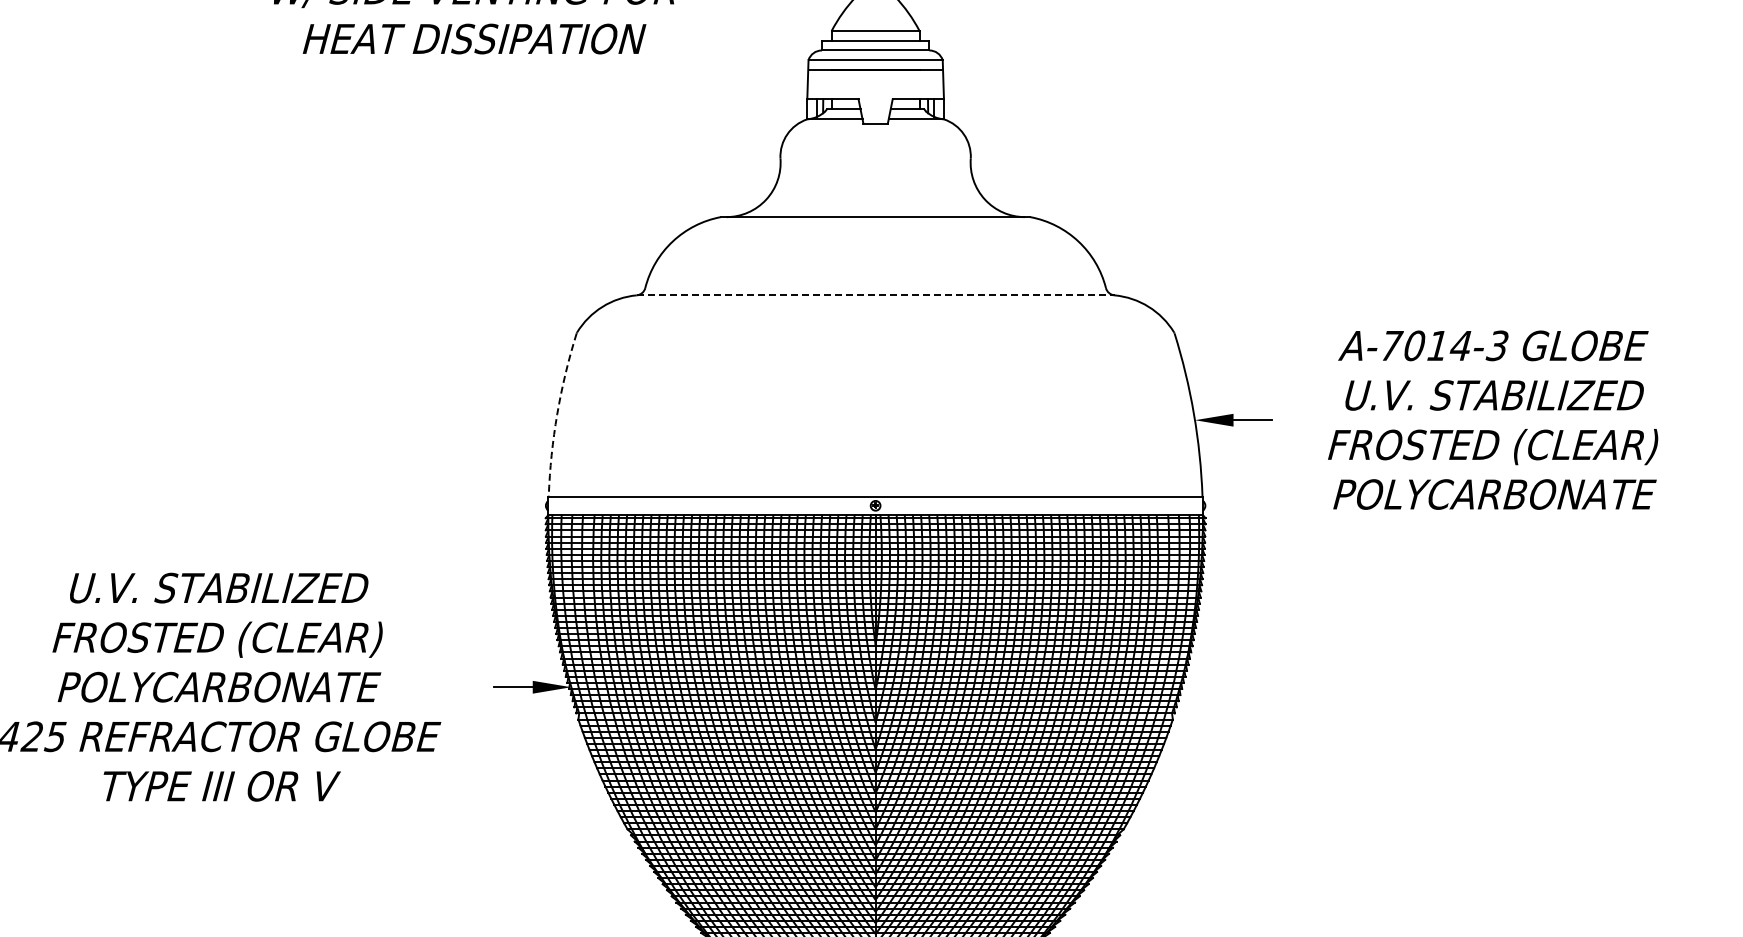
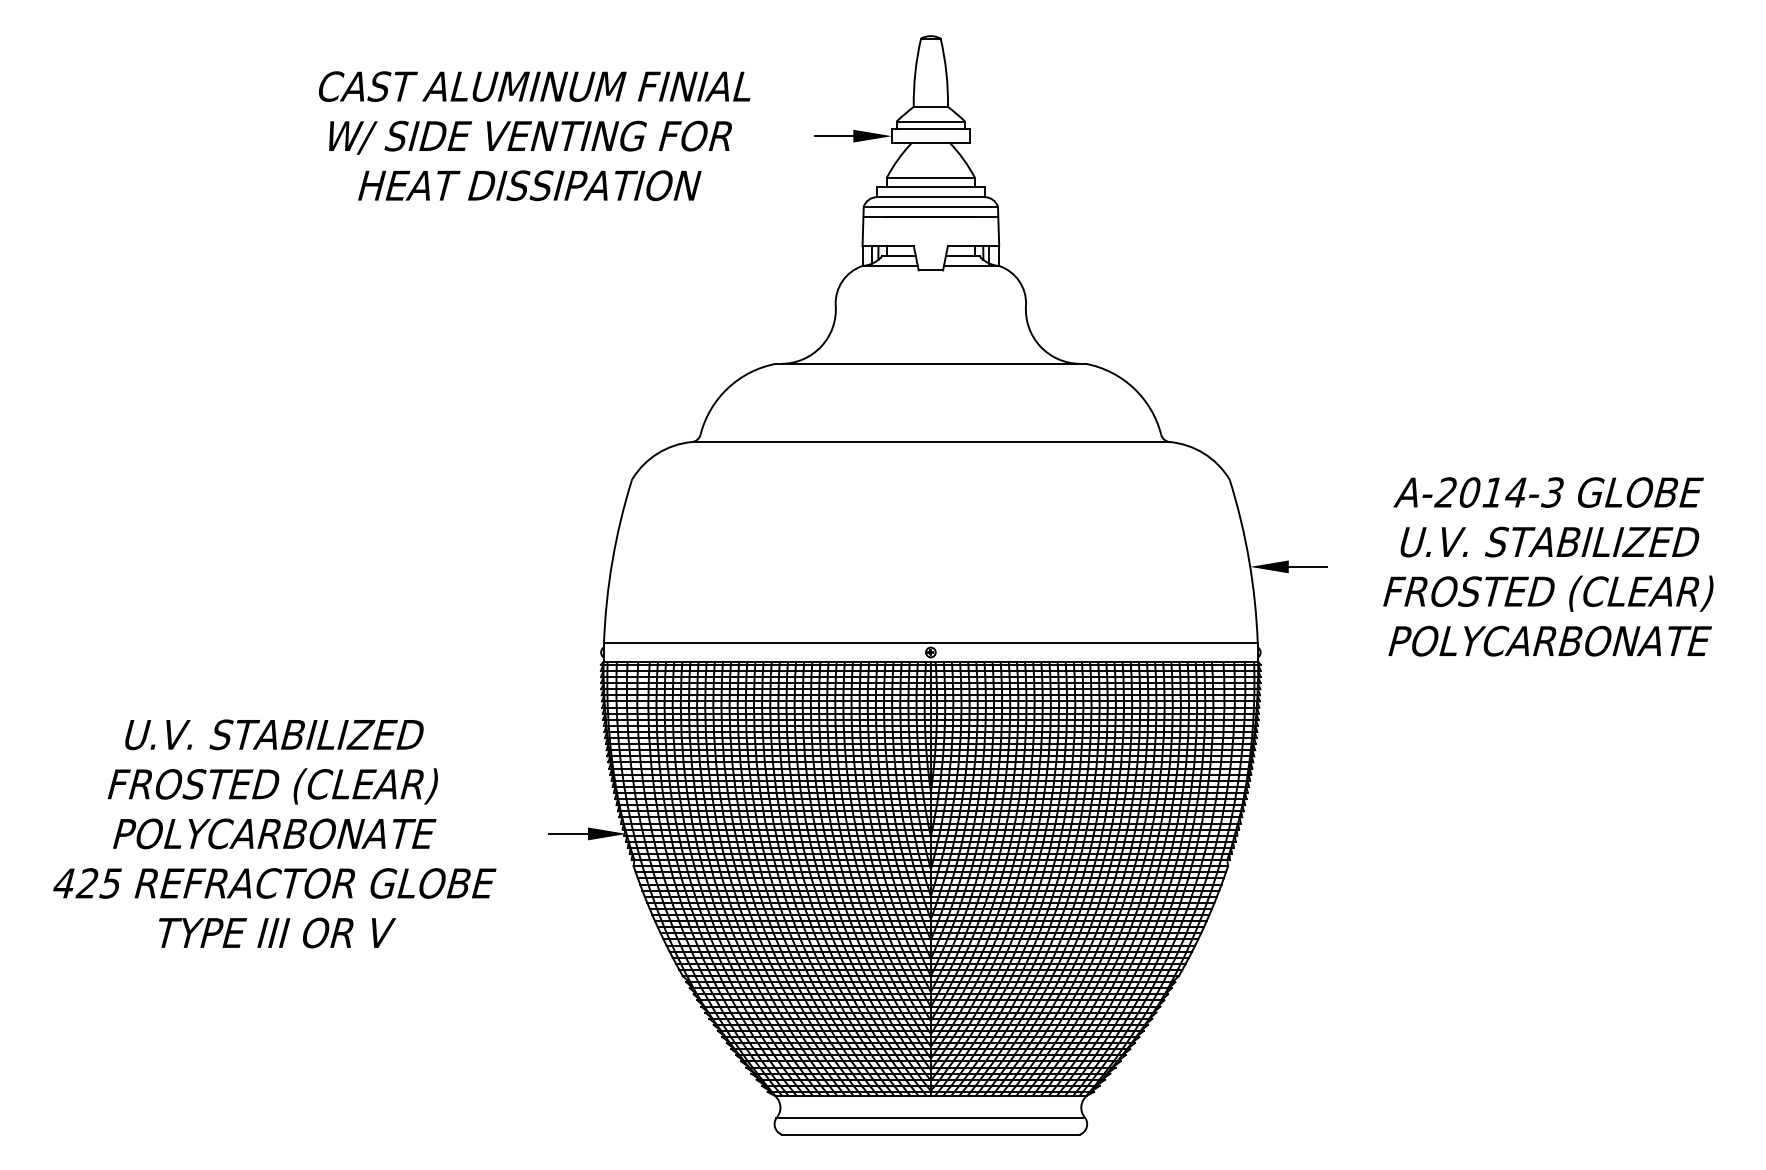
line: (875, 295) -> (930, 442), dashed -> solid
text: (1391, 345) -> (1446, 492), A-7014-3 -> A-2014-3
arc: (557, 413) -> (612, 560), dashed -> solid

